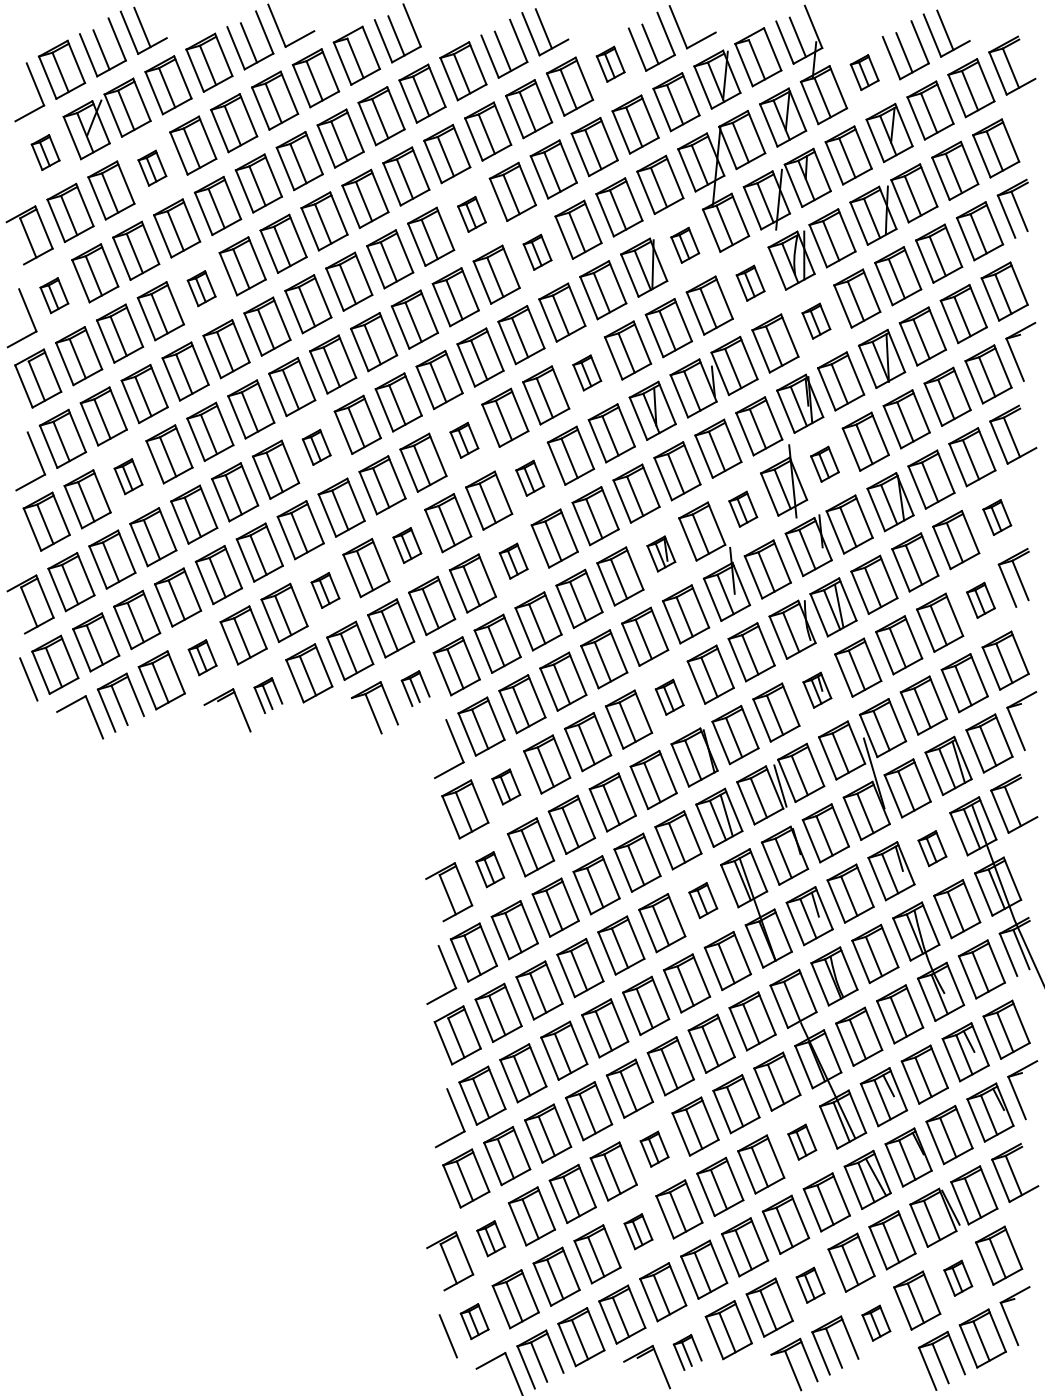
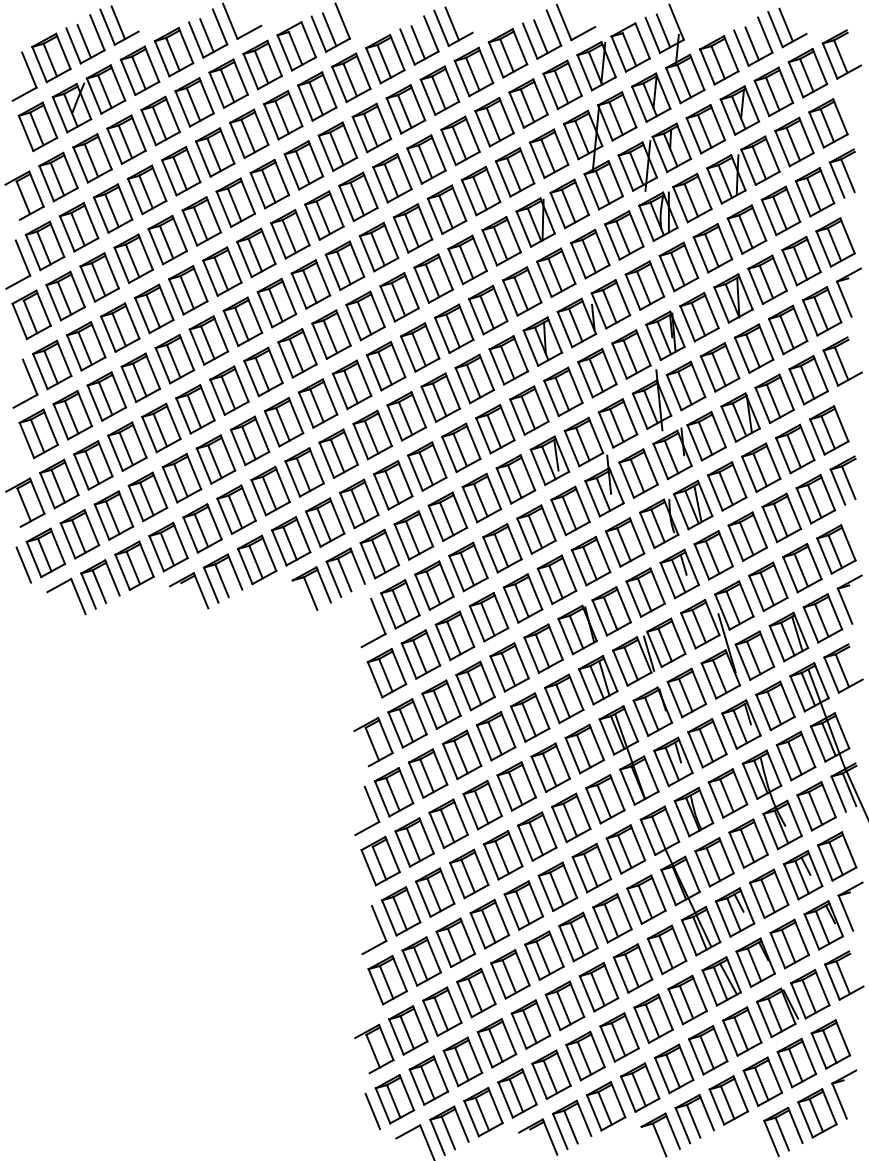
part: (610, 64) -> (507, 53), size x1.67
part: (864, 72) -> (718, 60), size x1.67
part: (45, 152) -> (37, 126), size x1.67
part: (152, 168) -> (126, 140), size x1.67
part: (471, 214) -> (392, 178), size x1.67
part: (685, 245) -> (570, 204), size x1.67
part: (537, 252) -> (446, 209), size x1.67
part: (750, 283) -> (624, 235), size x1.67
part: (201, 288) -> (167, 239), size x1.67
part: (54, 295) -> (45, 245), size x1.67
part: (816, 321) -> (679, 267), size x1.67
part: (587, 372) -> (488, 309), size x1.67
part: (464, 440) -> (386, 366), size x1.67
part: (316, 447) -> (263, 372), size x1.67
part: (824, 464) -> (685, 386), size x1.67
part: (128, 476) -> (106, 396), size x1.67
part: (530, 478) -> (441, 397), size x1.67
part: (743, 509) -> (618, 423), size x1.67
part: (997, 517) -> (829, 430), size x1.67
part: (407, 545) -> (338, 453), size x1.67
part: (661, 553) -> (550, 460), size x1.67
part: (513, 561) -> (427, 466), size x1.67
part: (325, 590) -> (270, 491), size x1.67
part: (980, 600) -> (815, 499), size x1.67
part: (202, 657) -> (168, 546), size x1.67
part: (415, 688) -> (345, 572), size x1.67
part: (817, 690) -> (679, 574), size x1.67
part: (268, 695) -> (223, 578), size x1.67
part: (669, 697) -> (556, 580), size x1.67
part: (506, 786) -> (421, 654), size x1.67
part: (932, 848) -> (775, 705), size x1.67
part: (490, 869) -> (407, 723), size x1.67
part: (703, 900) -> (585, 748), size x1.67
part: (802, 1142) -> (667, 950), size x1.67
part: (654, 1149) -> (544, 956), size x1.67
part: (638, 1231) -> (530, 1024), size x1.67
part: (491, 1238) -> (408, 1030), size x1.67
part: (958, 1278) -> (797, 1063), size x1.67
part: (810, 1285) -> (674, 1069), size x1.67
part: (474, 1321) -> (394, 1099), size x1.67
part: (876, 1323) -> (728, 1100), size x1.67
part: (687, 1352) -> (571, 1124), size x1.67

